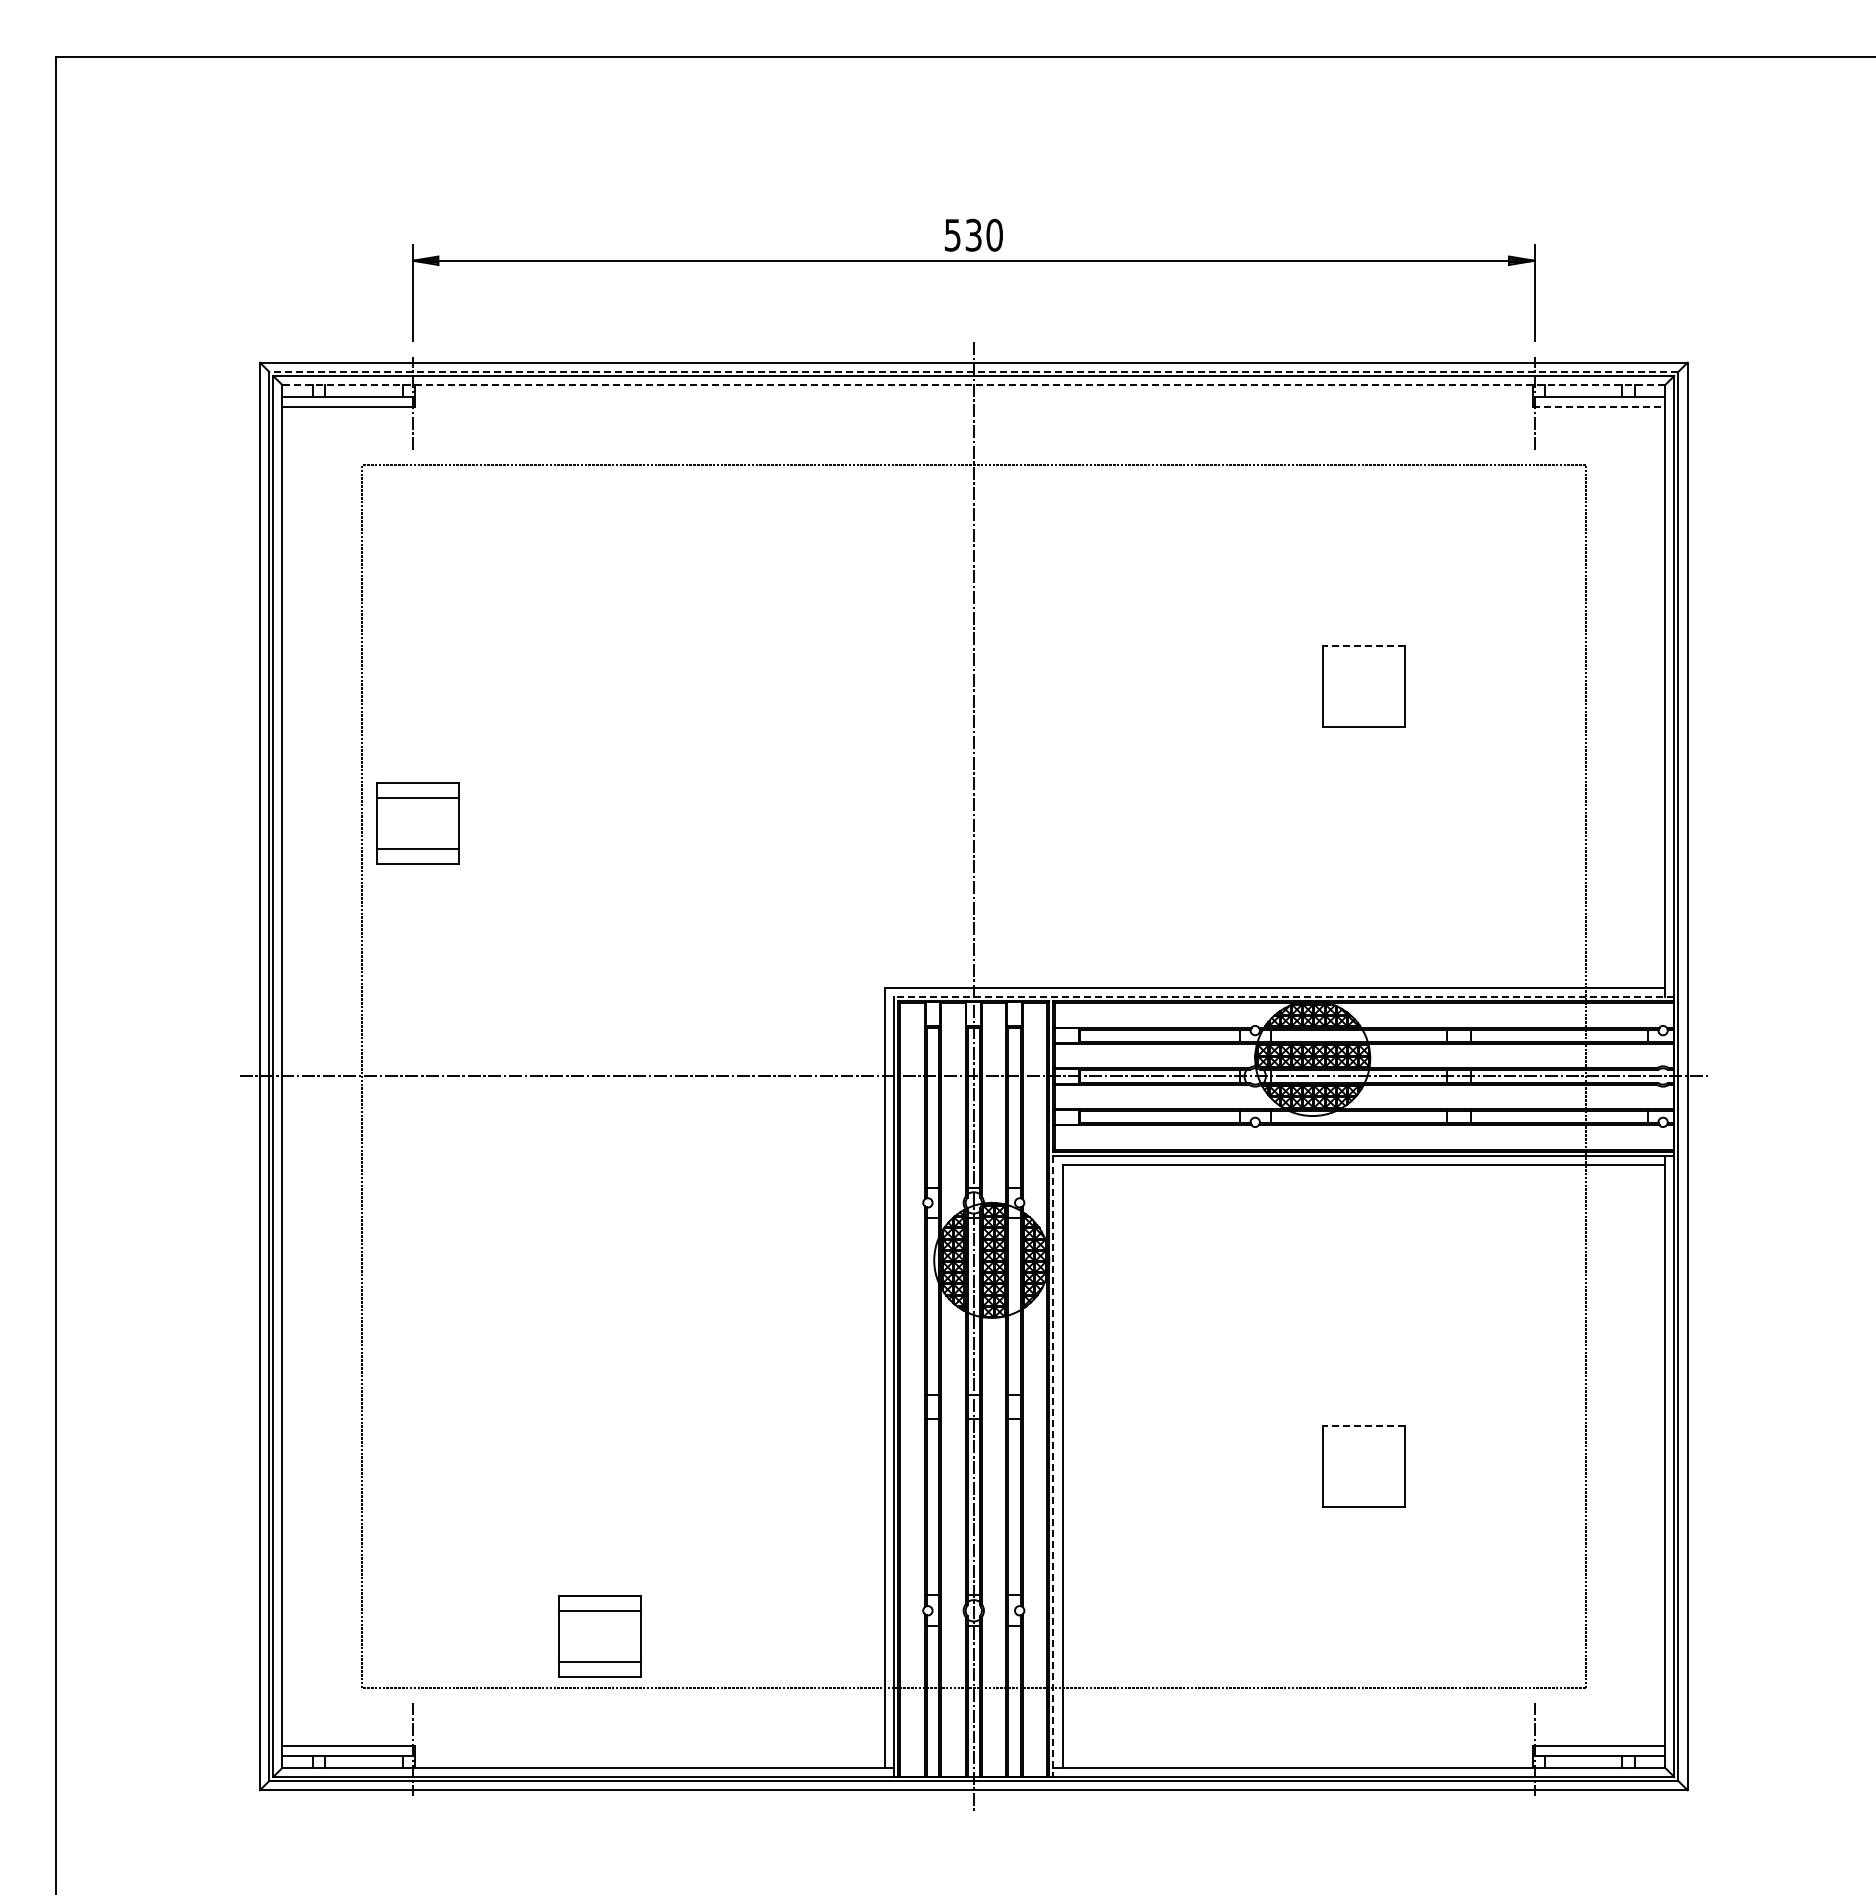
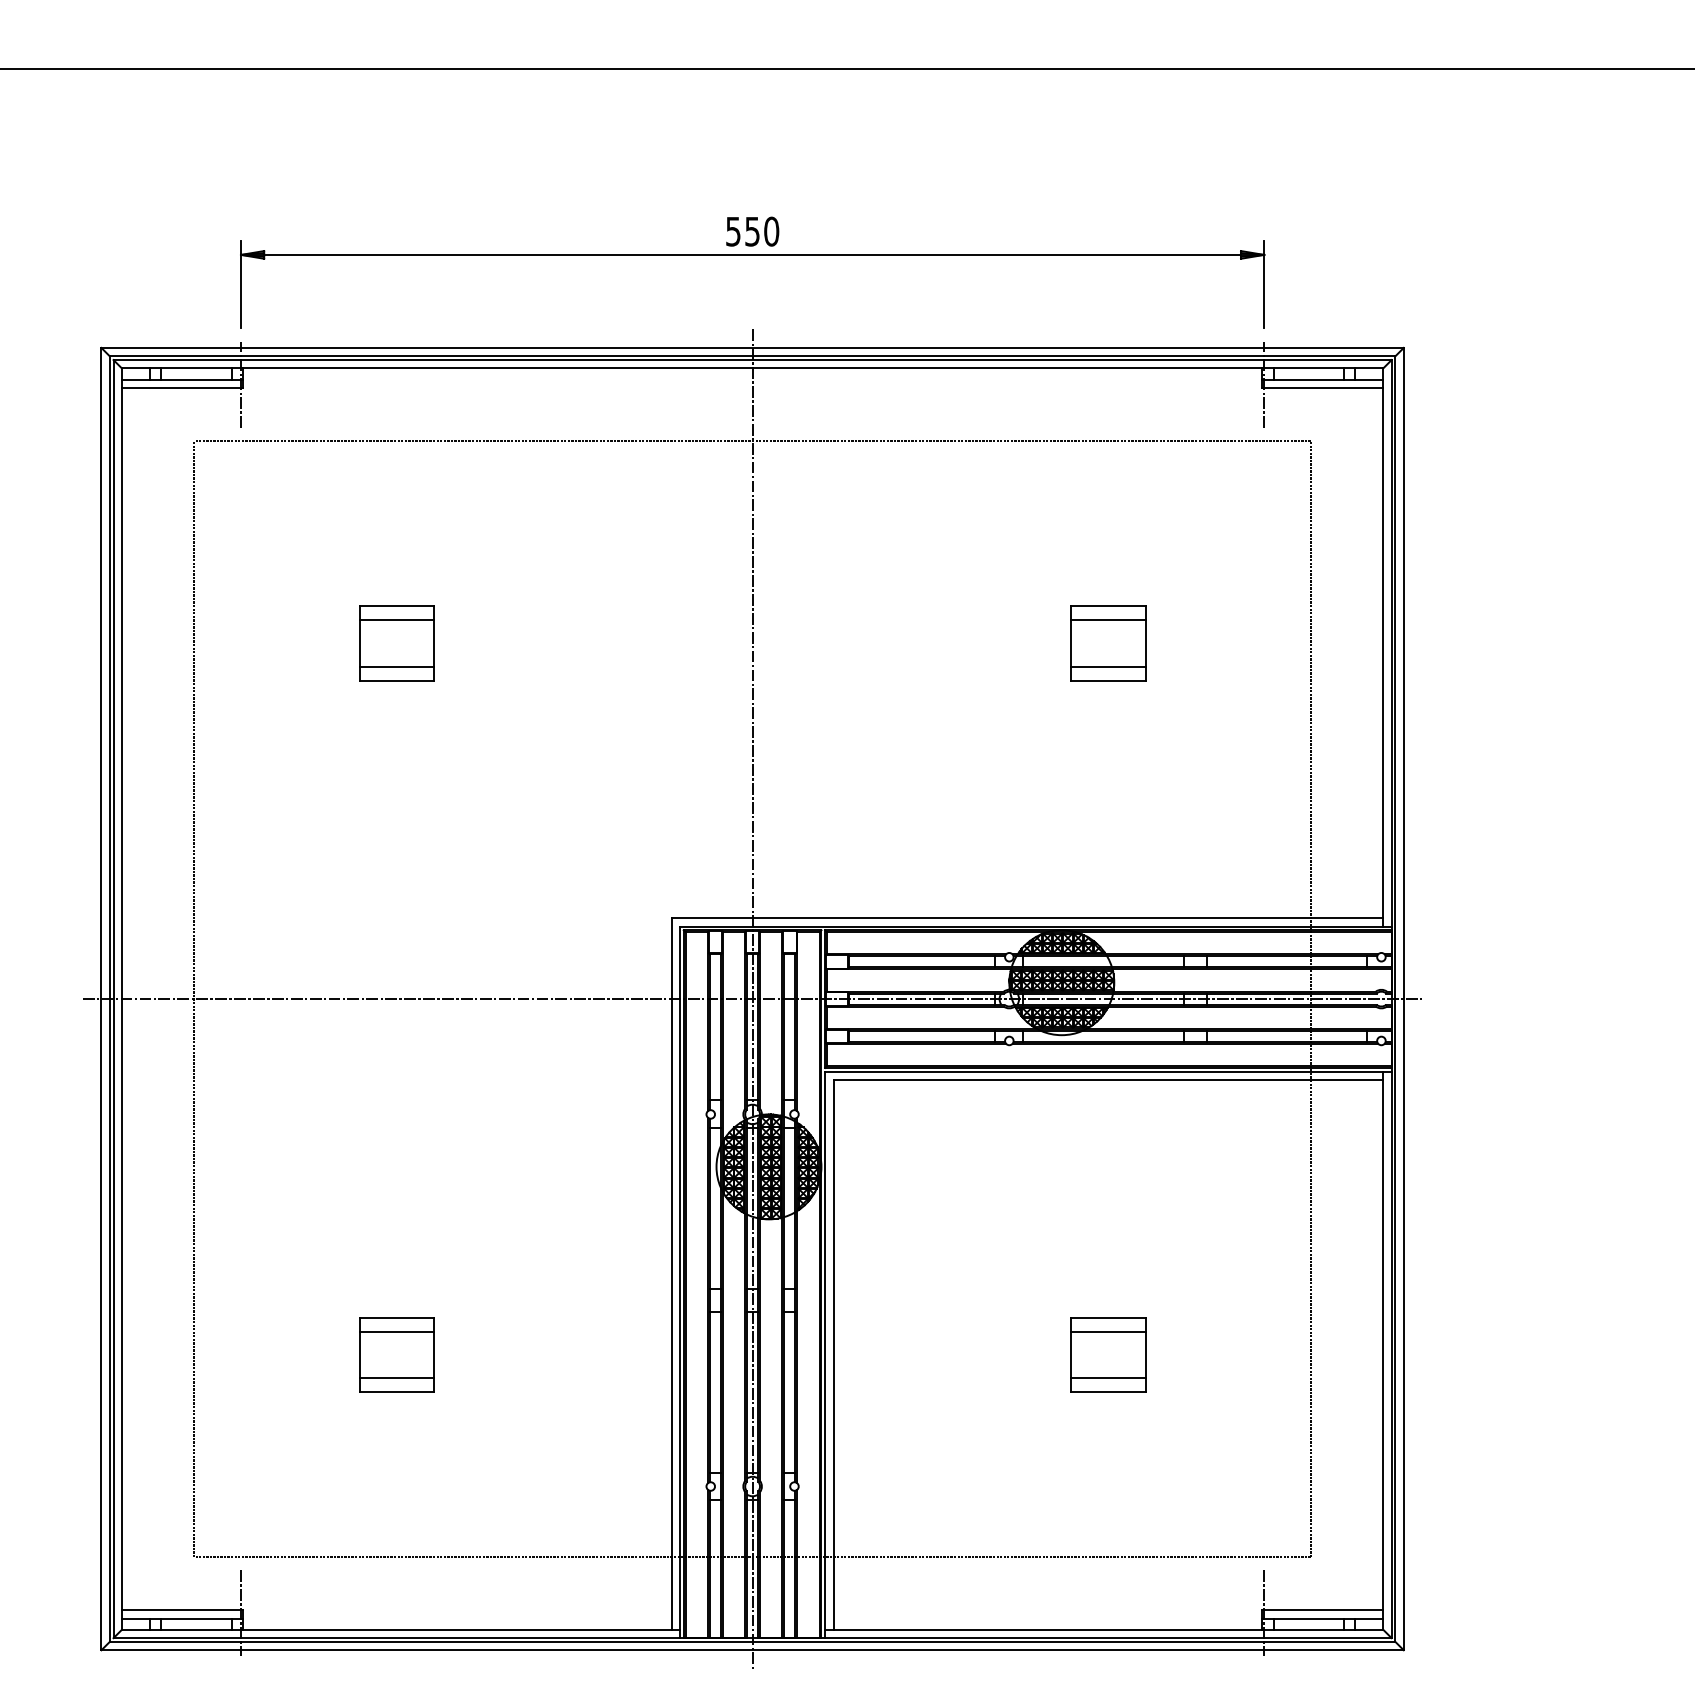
text: (973, 234) -> (752, 230), 530 -> 550
line: (973, 371) -> (752, 355), dashed -> solid
line: (973, 385) -> (752, 368), dashed -> solid
line: (1599, 406) -> (1323, 387), dashed -> solid
line: (1363, 645) -> (1108, 605), dashed -> solid
line: (1363, 660) -> (1108, 619), added
line: (1363, 711) -> (1108, 666), added
part: (417, 823) -> (396, 643), moved
line: (1283, 996) -> (1035, 926), dashed -> solid
line: (1363, 1425) -> (1108, 1317), dashed -> solid
line: (1363, 1441) -> (1108, 1332), added
line: (1053, 1466) -> (825, 1354), dashed -> solid
line: (1363, 1491) -> (1108, 1377), added
part: (599, 1636) -> (396, 1354), moved

